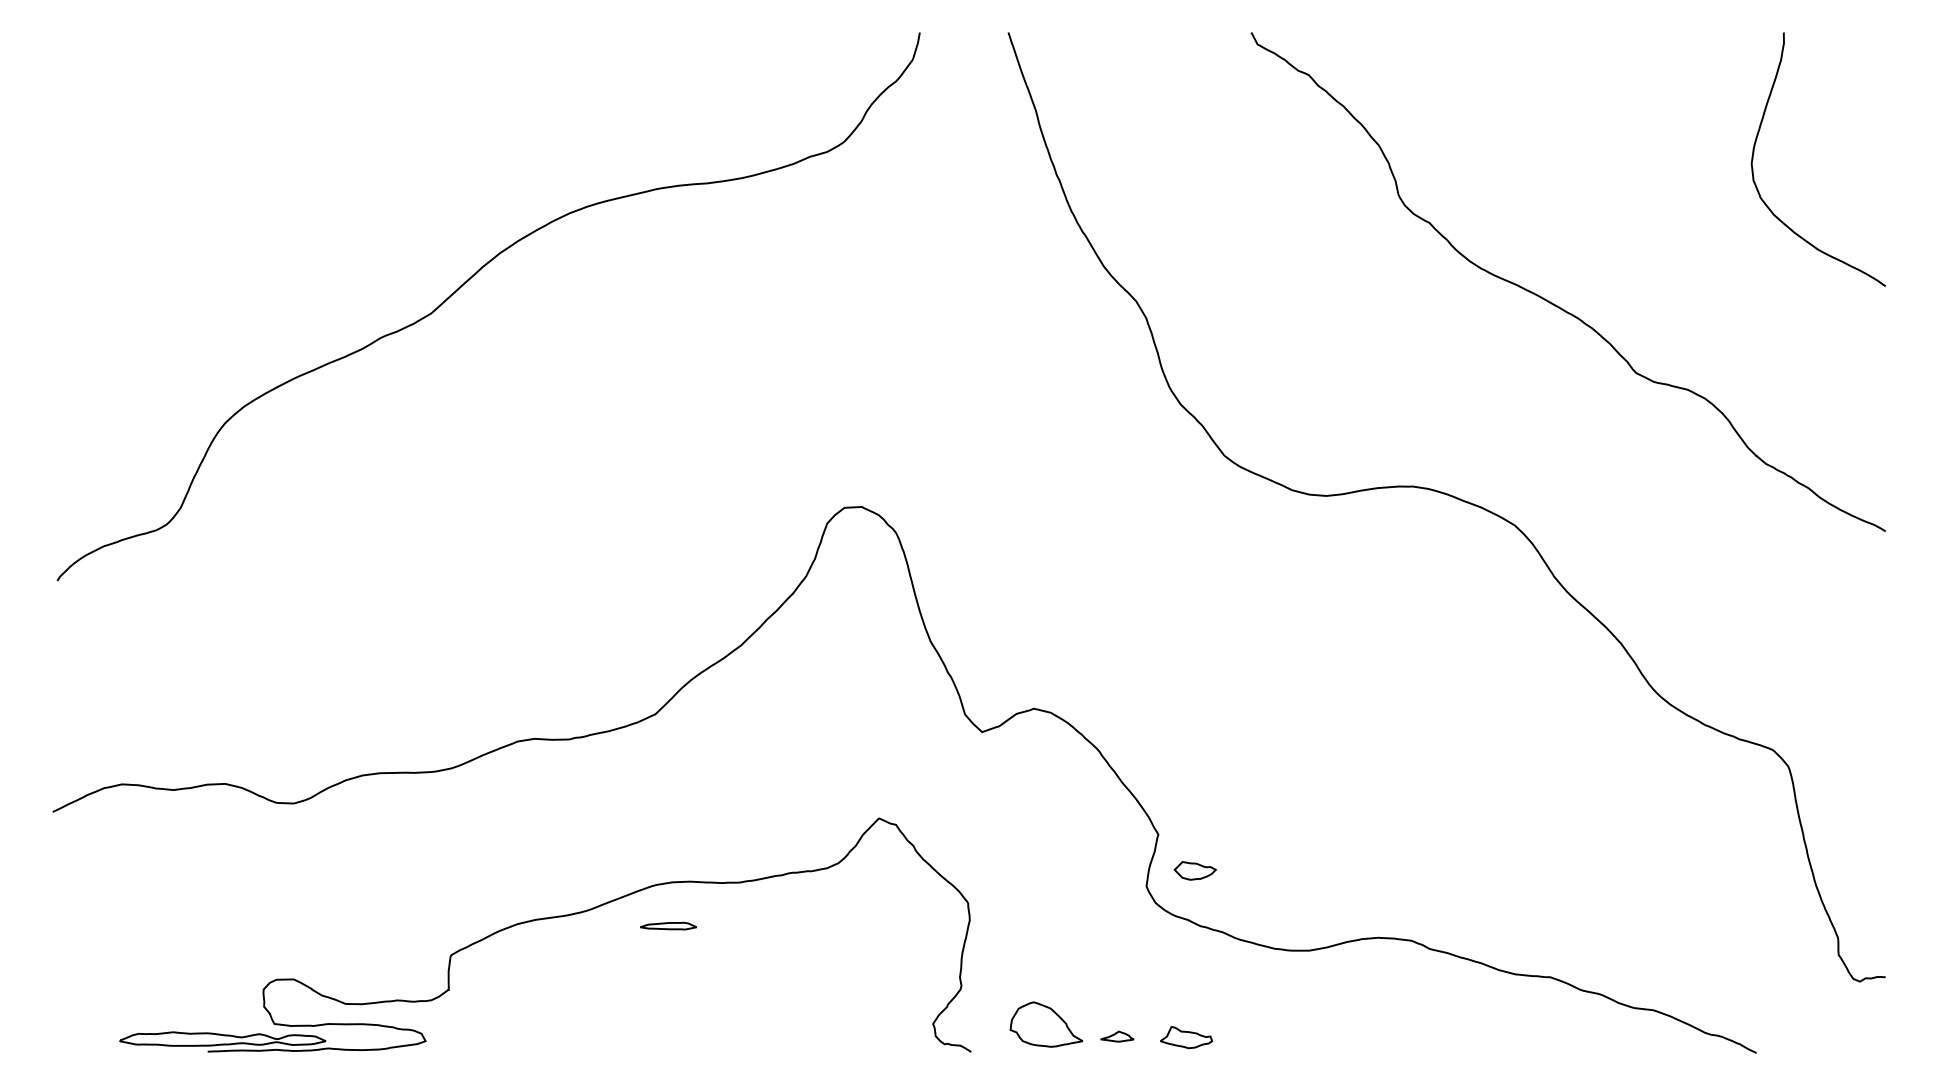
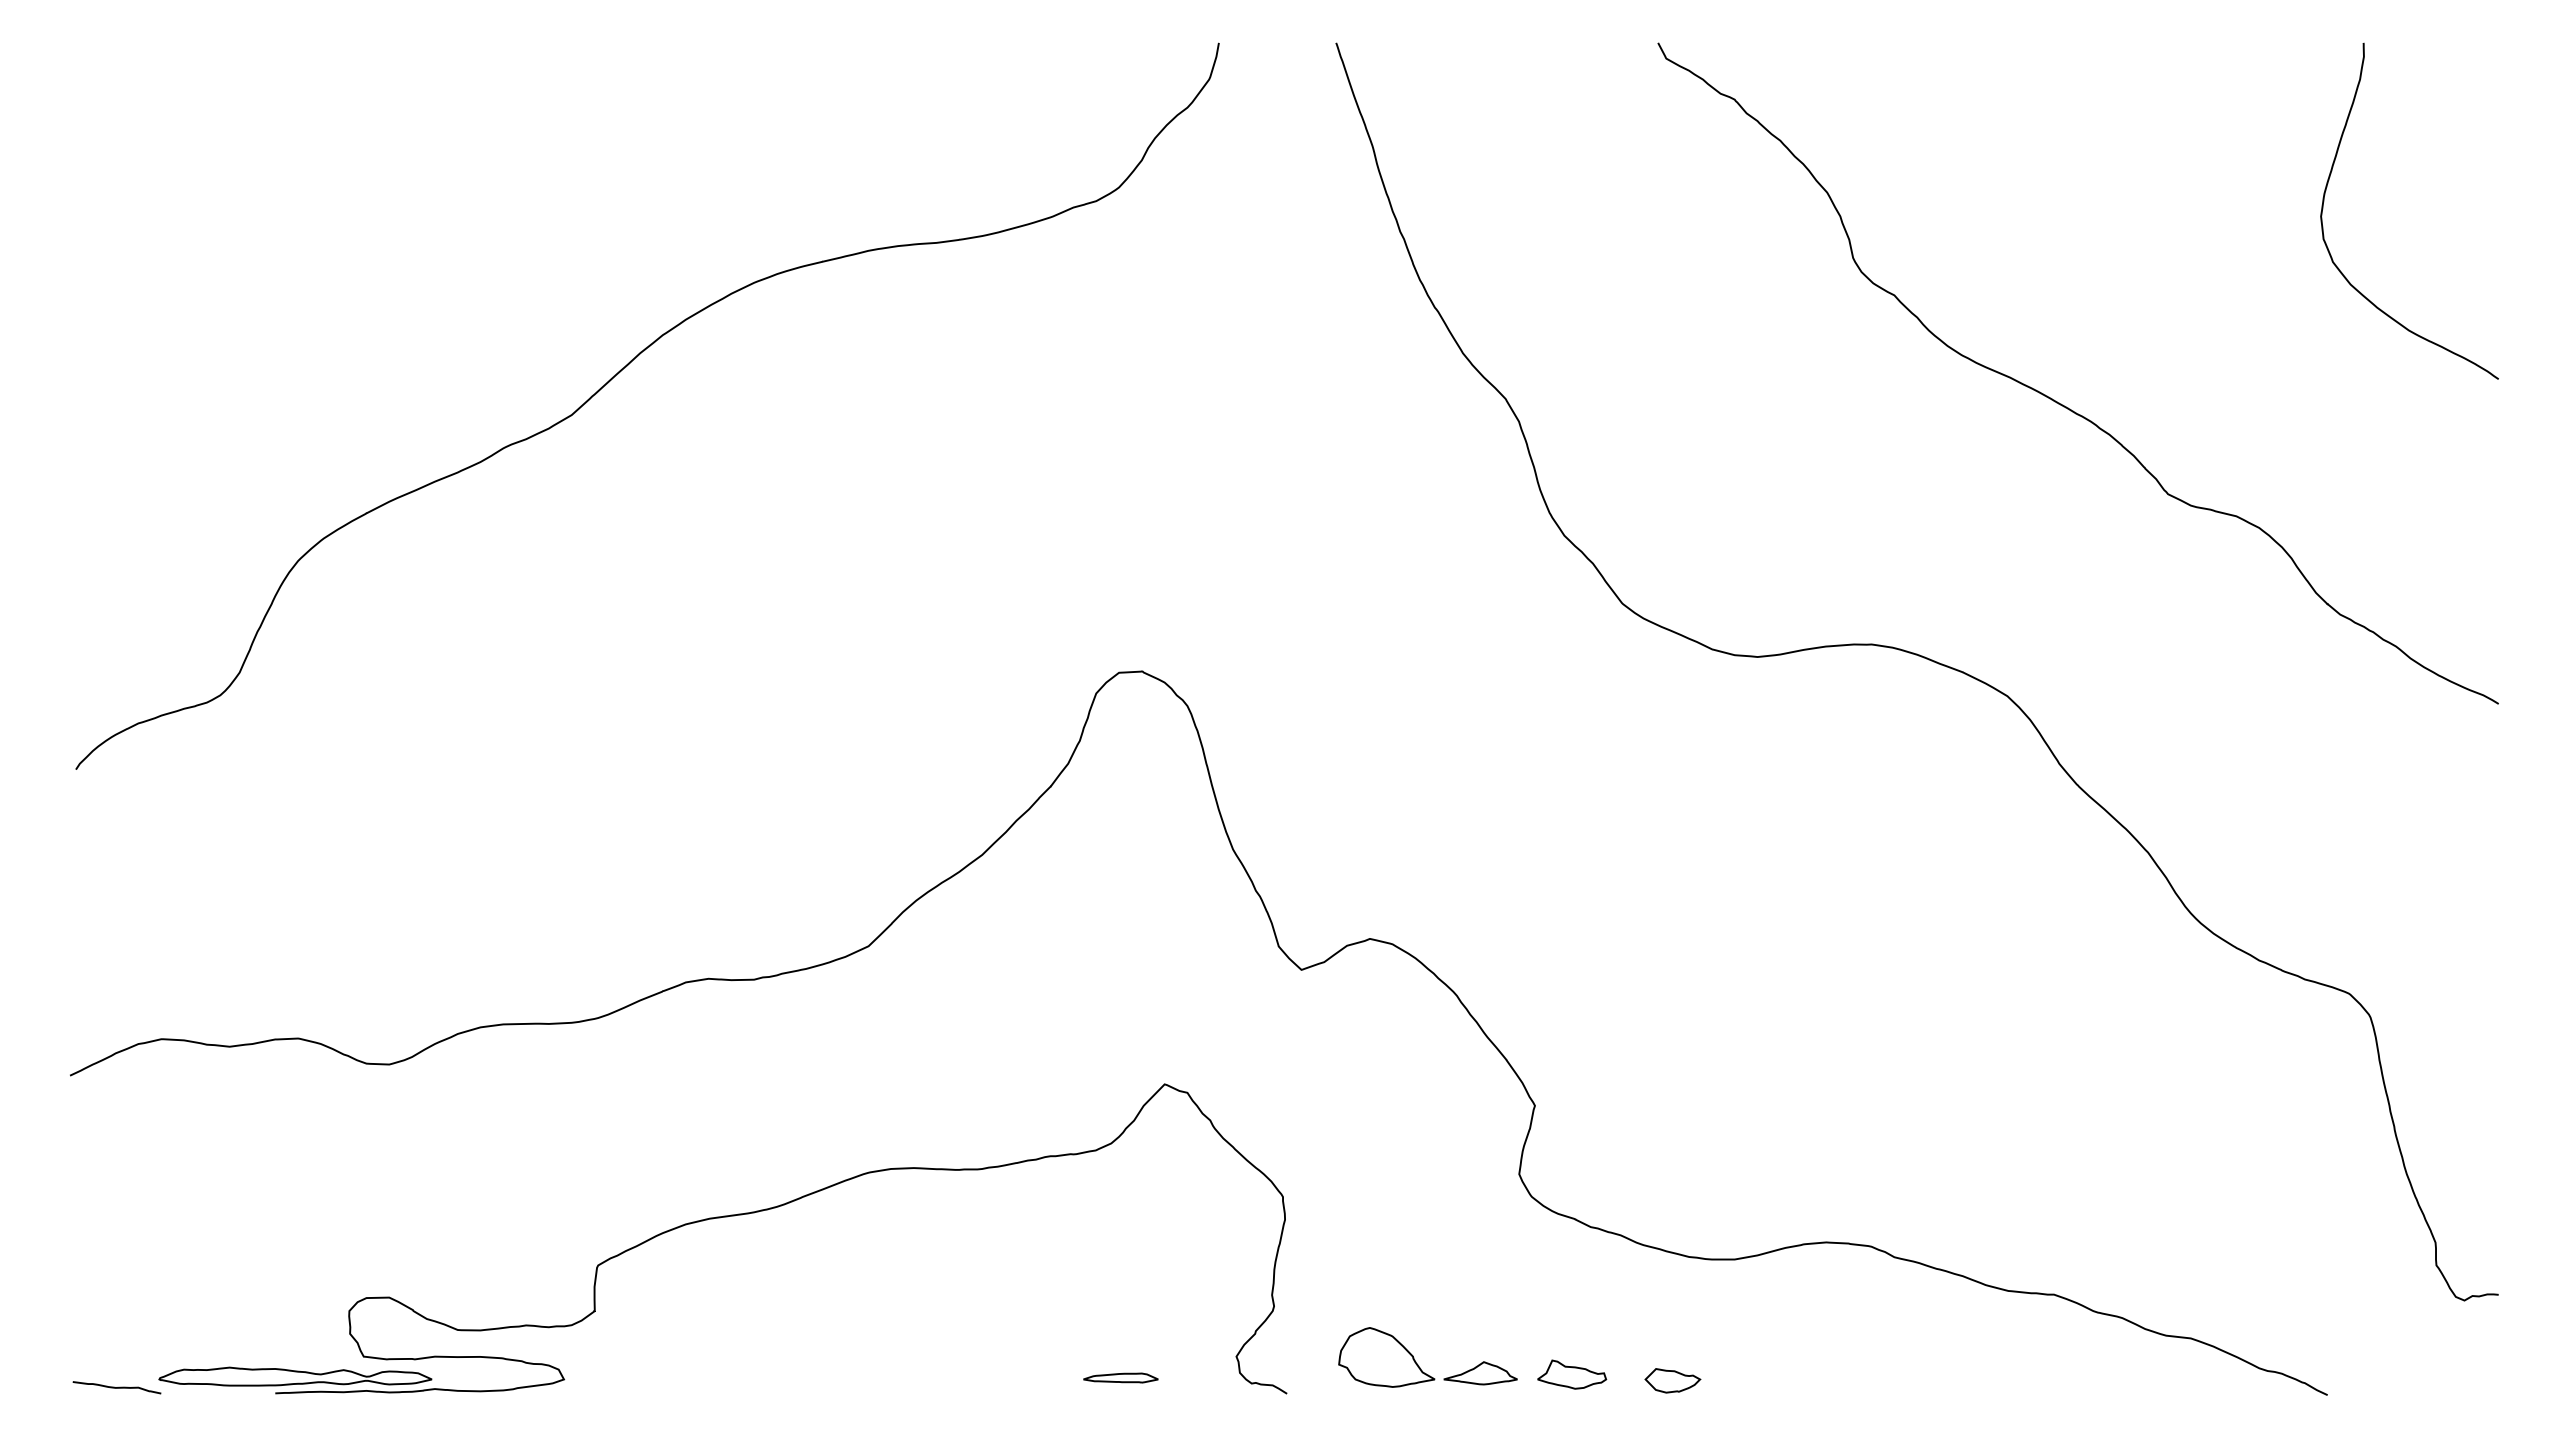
part: (1195, 870) -> (1672, 1380), moved
part: (668, 925) -> (1120, 1377), moved
part: (1117, 1036) -> (1480, 1373), size x1.67
curve: (87, 1047) -> (116, 1387), added

